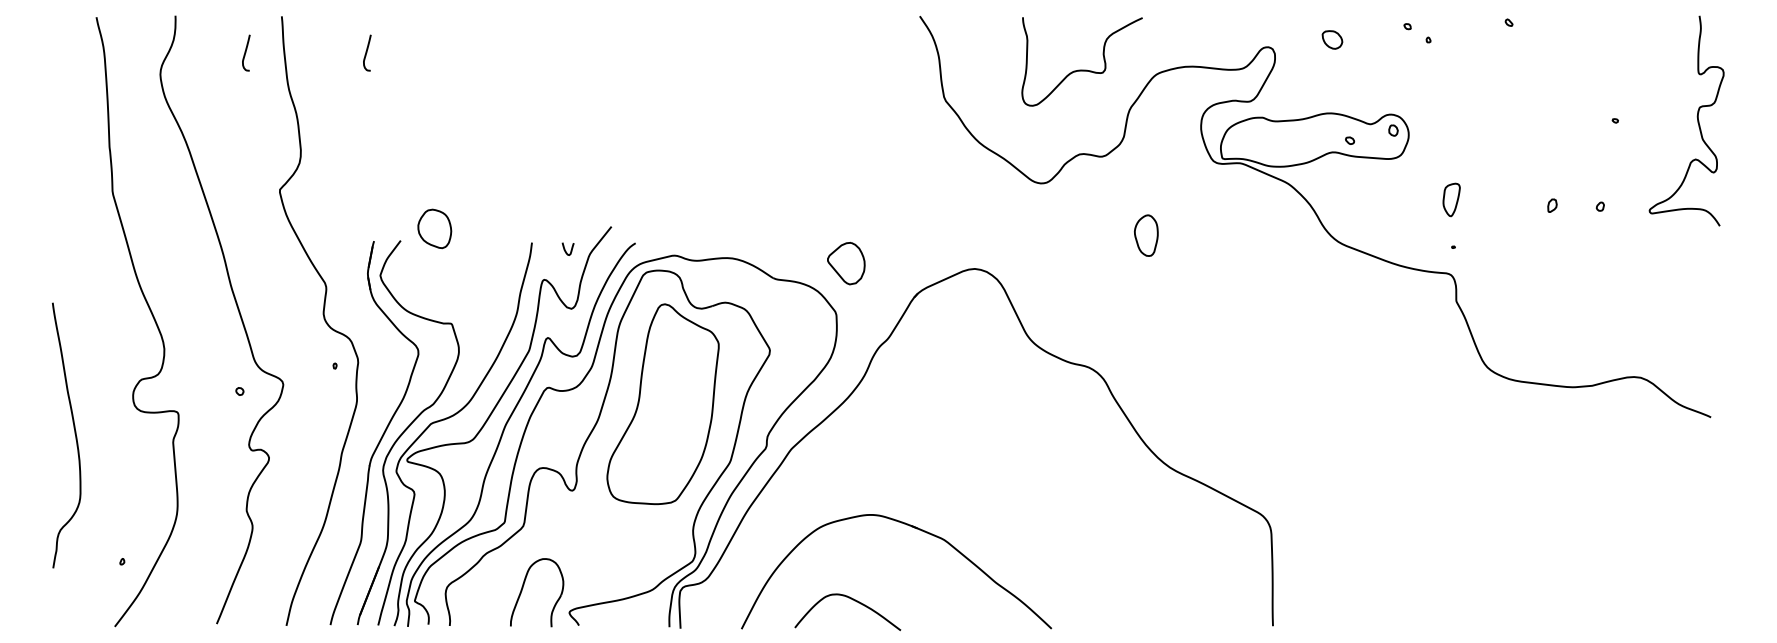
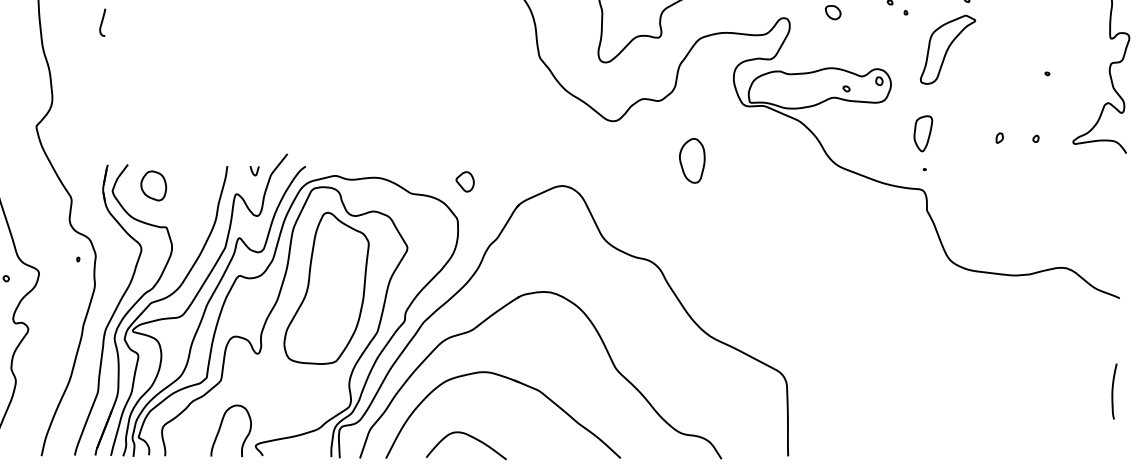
curve: (246, 52) -> (11, 22), removed
part: (1483, 89) -> (947, 50), added
part: (1451, 199) -> (923, 133), size x1.43
part: (434, 228) -> (153, 185), moved
part: (1146, 235) -> (692, 160), size x1.43
part: (845, 263) -> (464, 181), size x0.62
part: (1028, 478) -> (603, 344), added
curve: (1702, 540) -> (1113, 391), added

